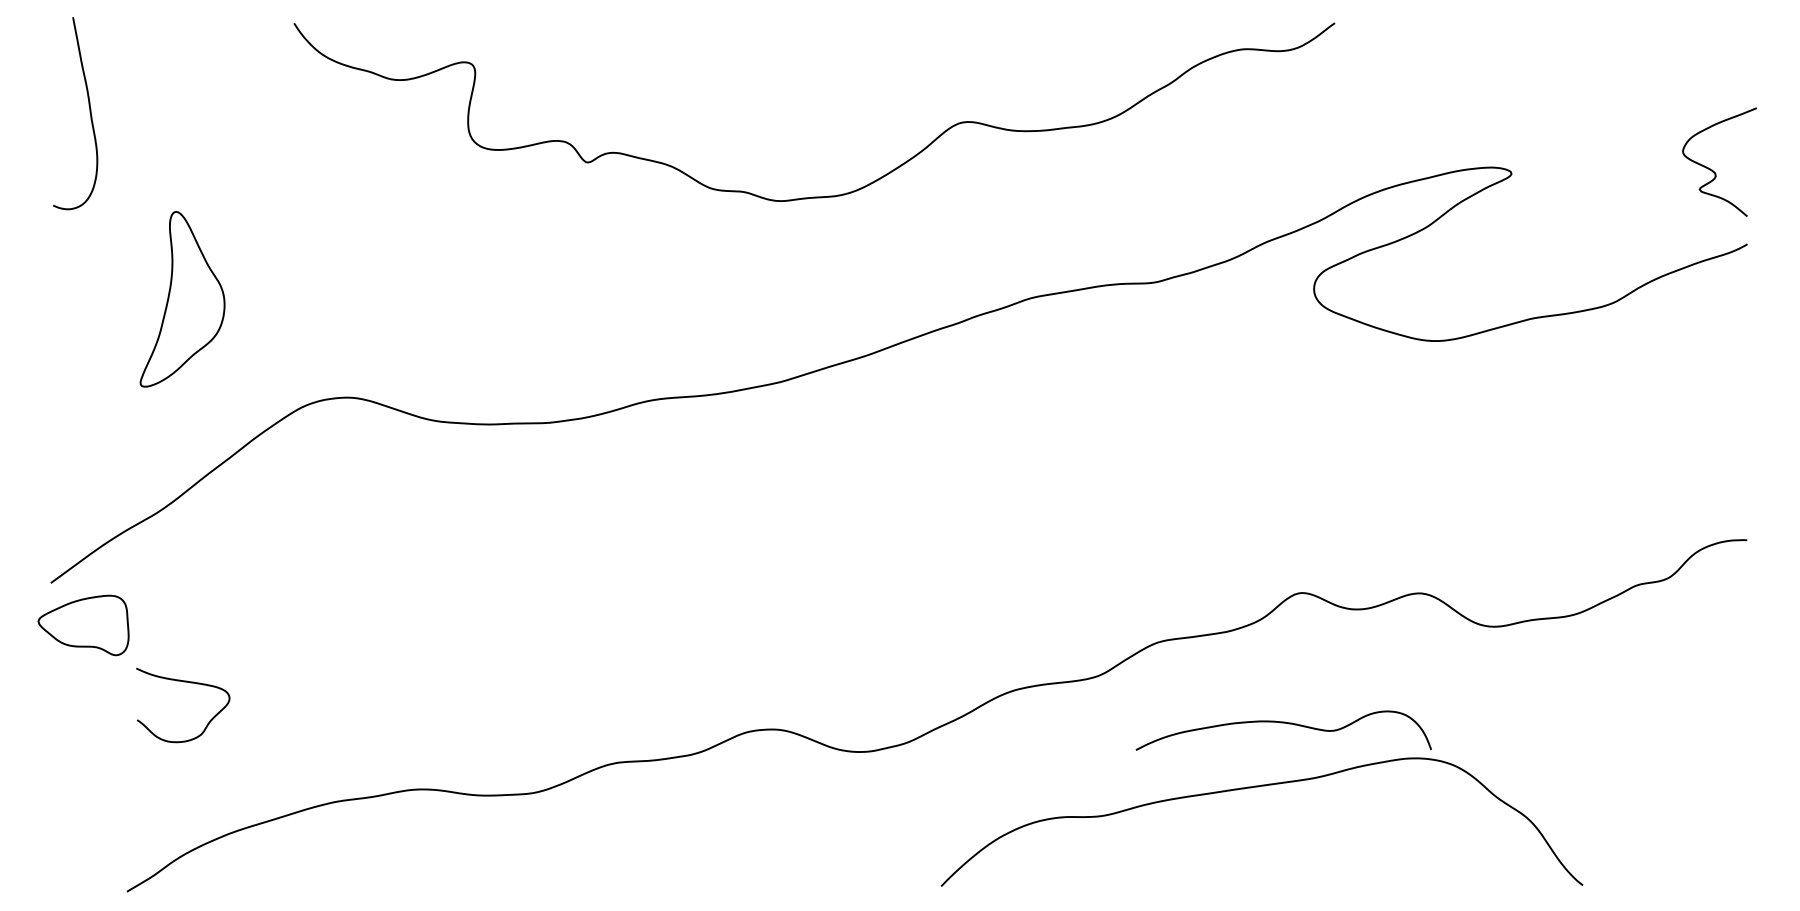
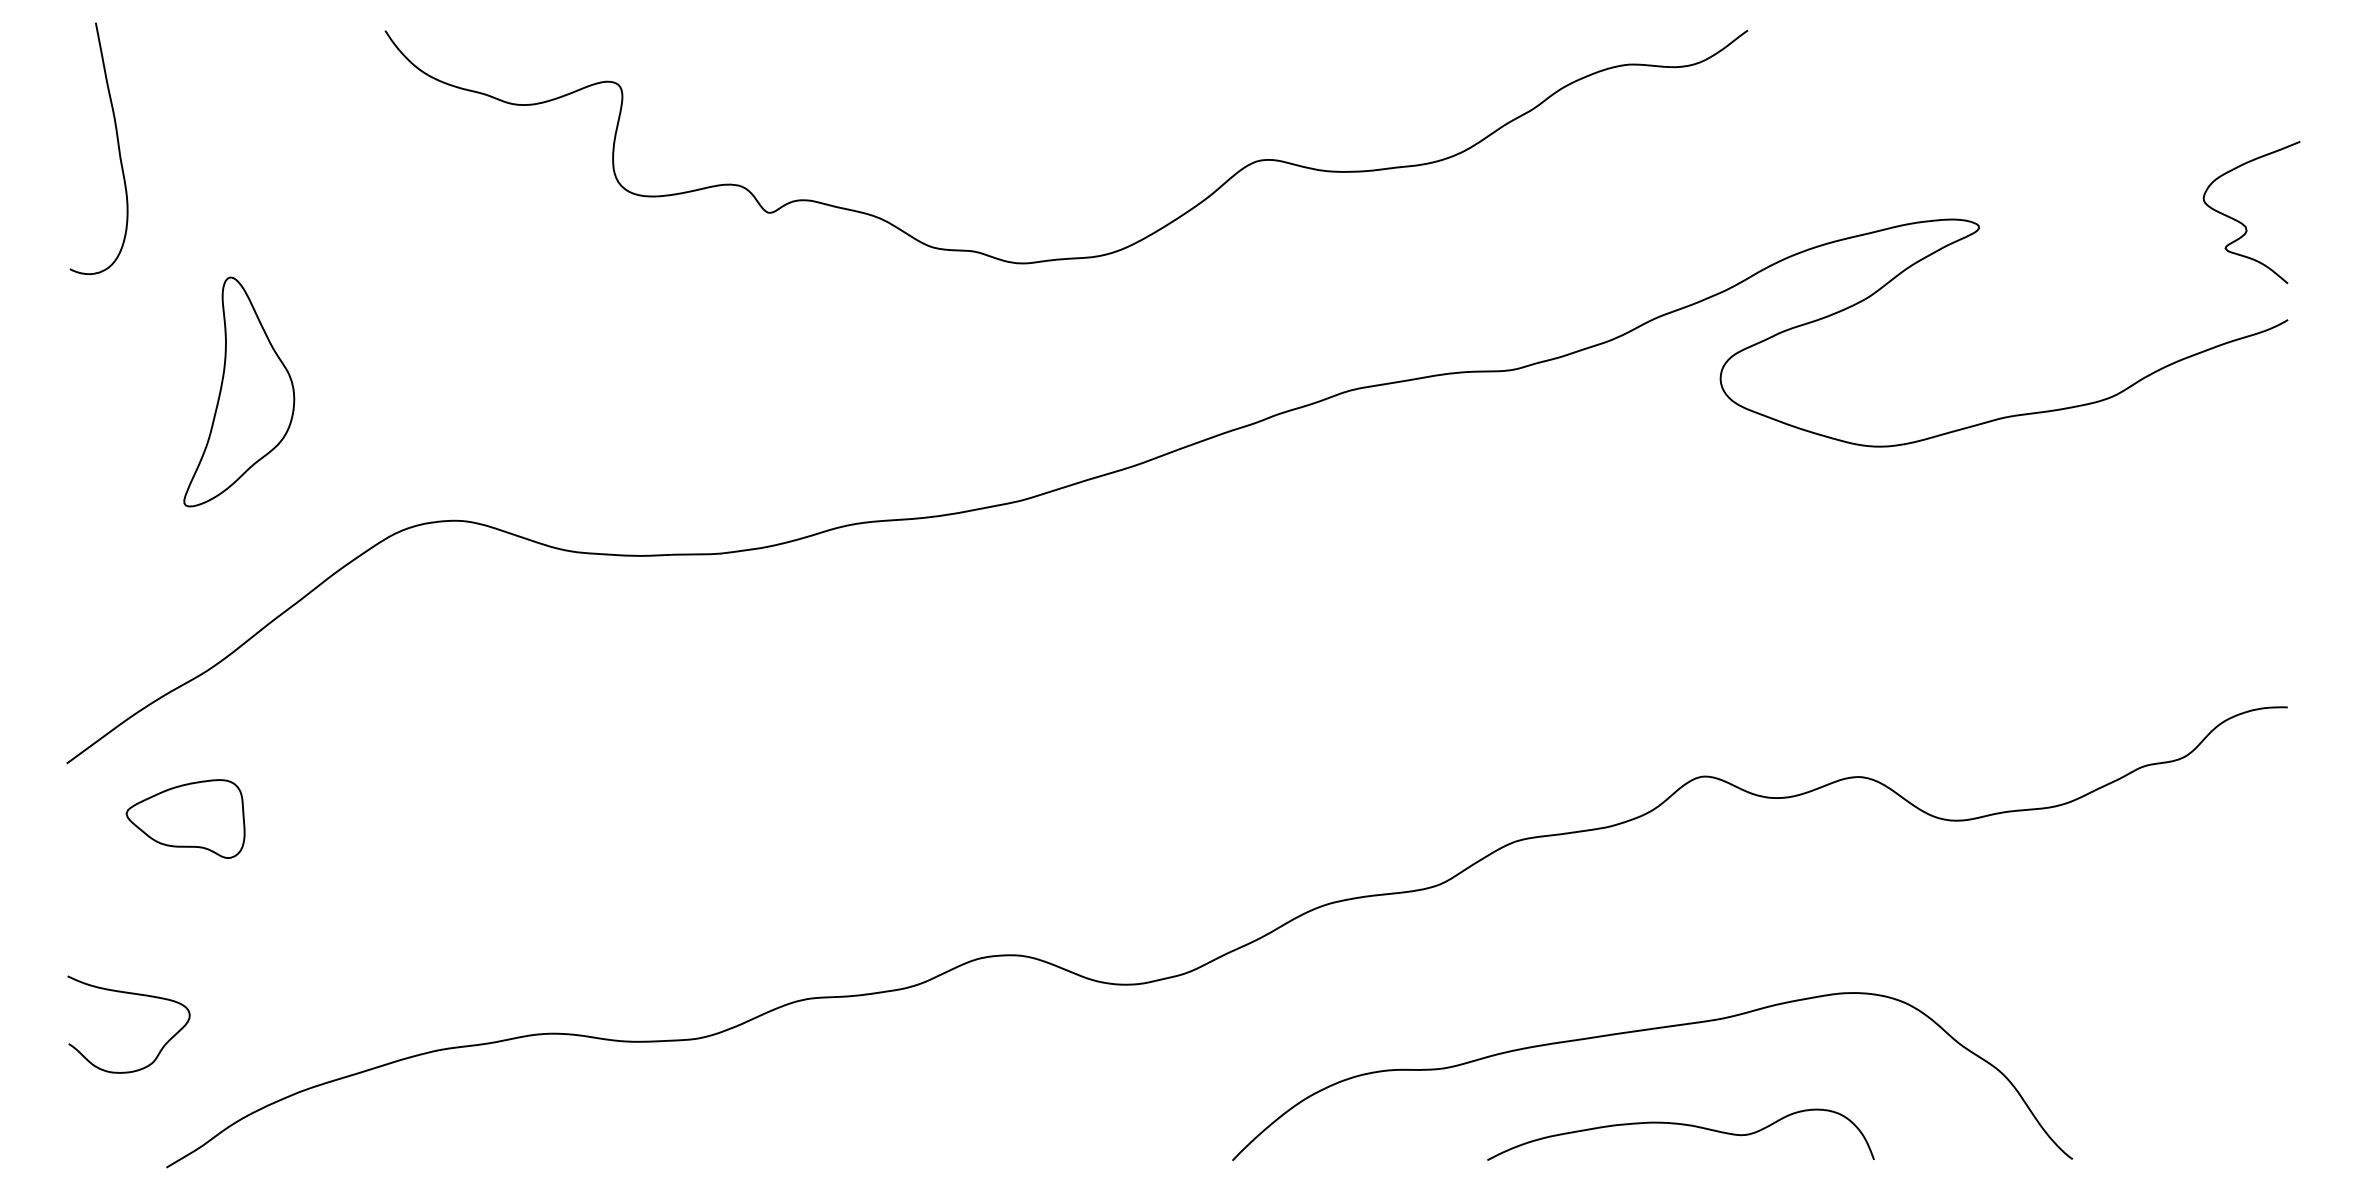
part: (83, 625) -> (185, 818), moved
curve: (184, 682) -> (130, 994), moved
curve: (1284, 723) -> (1681, 1125), moved

